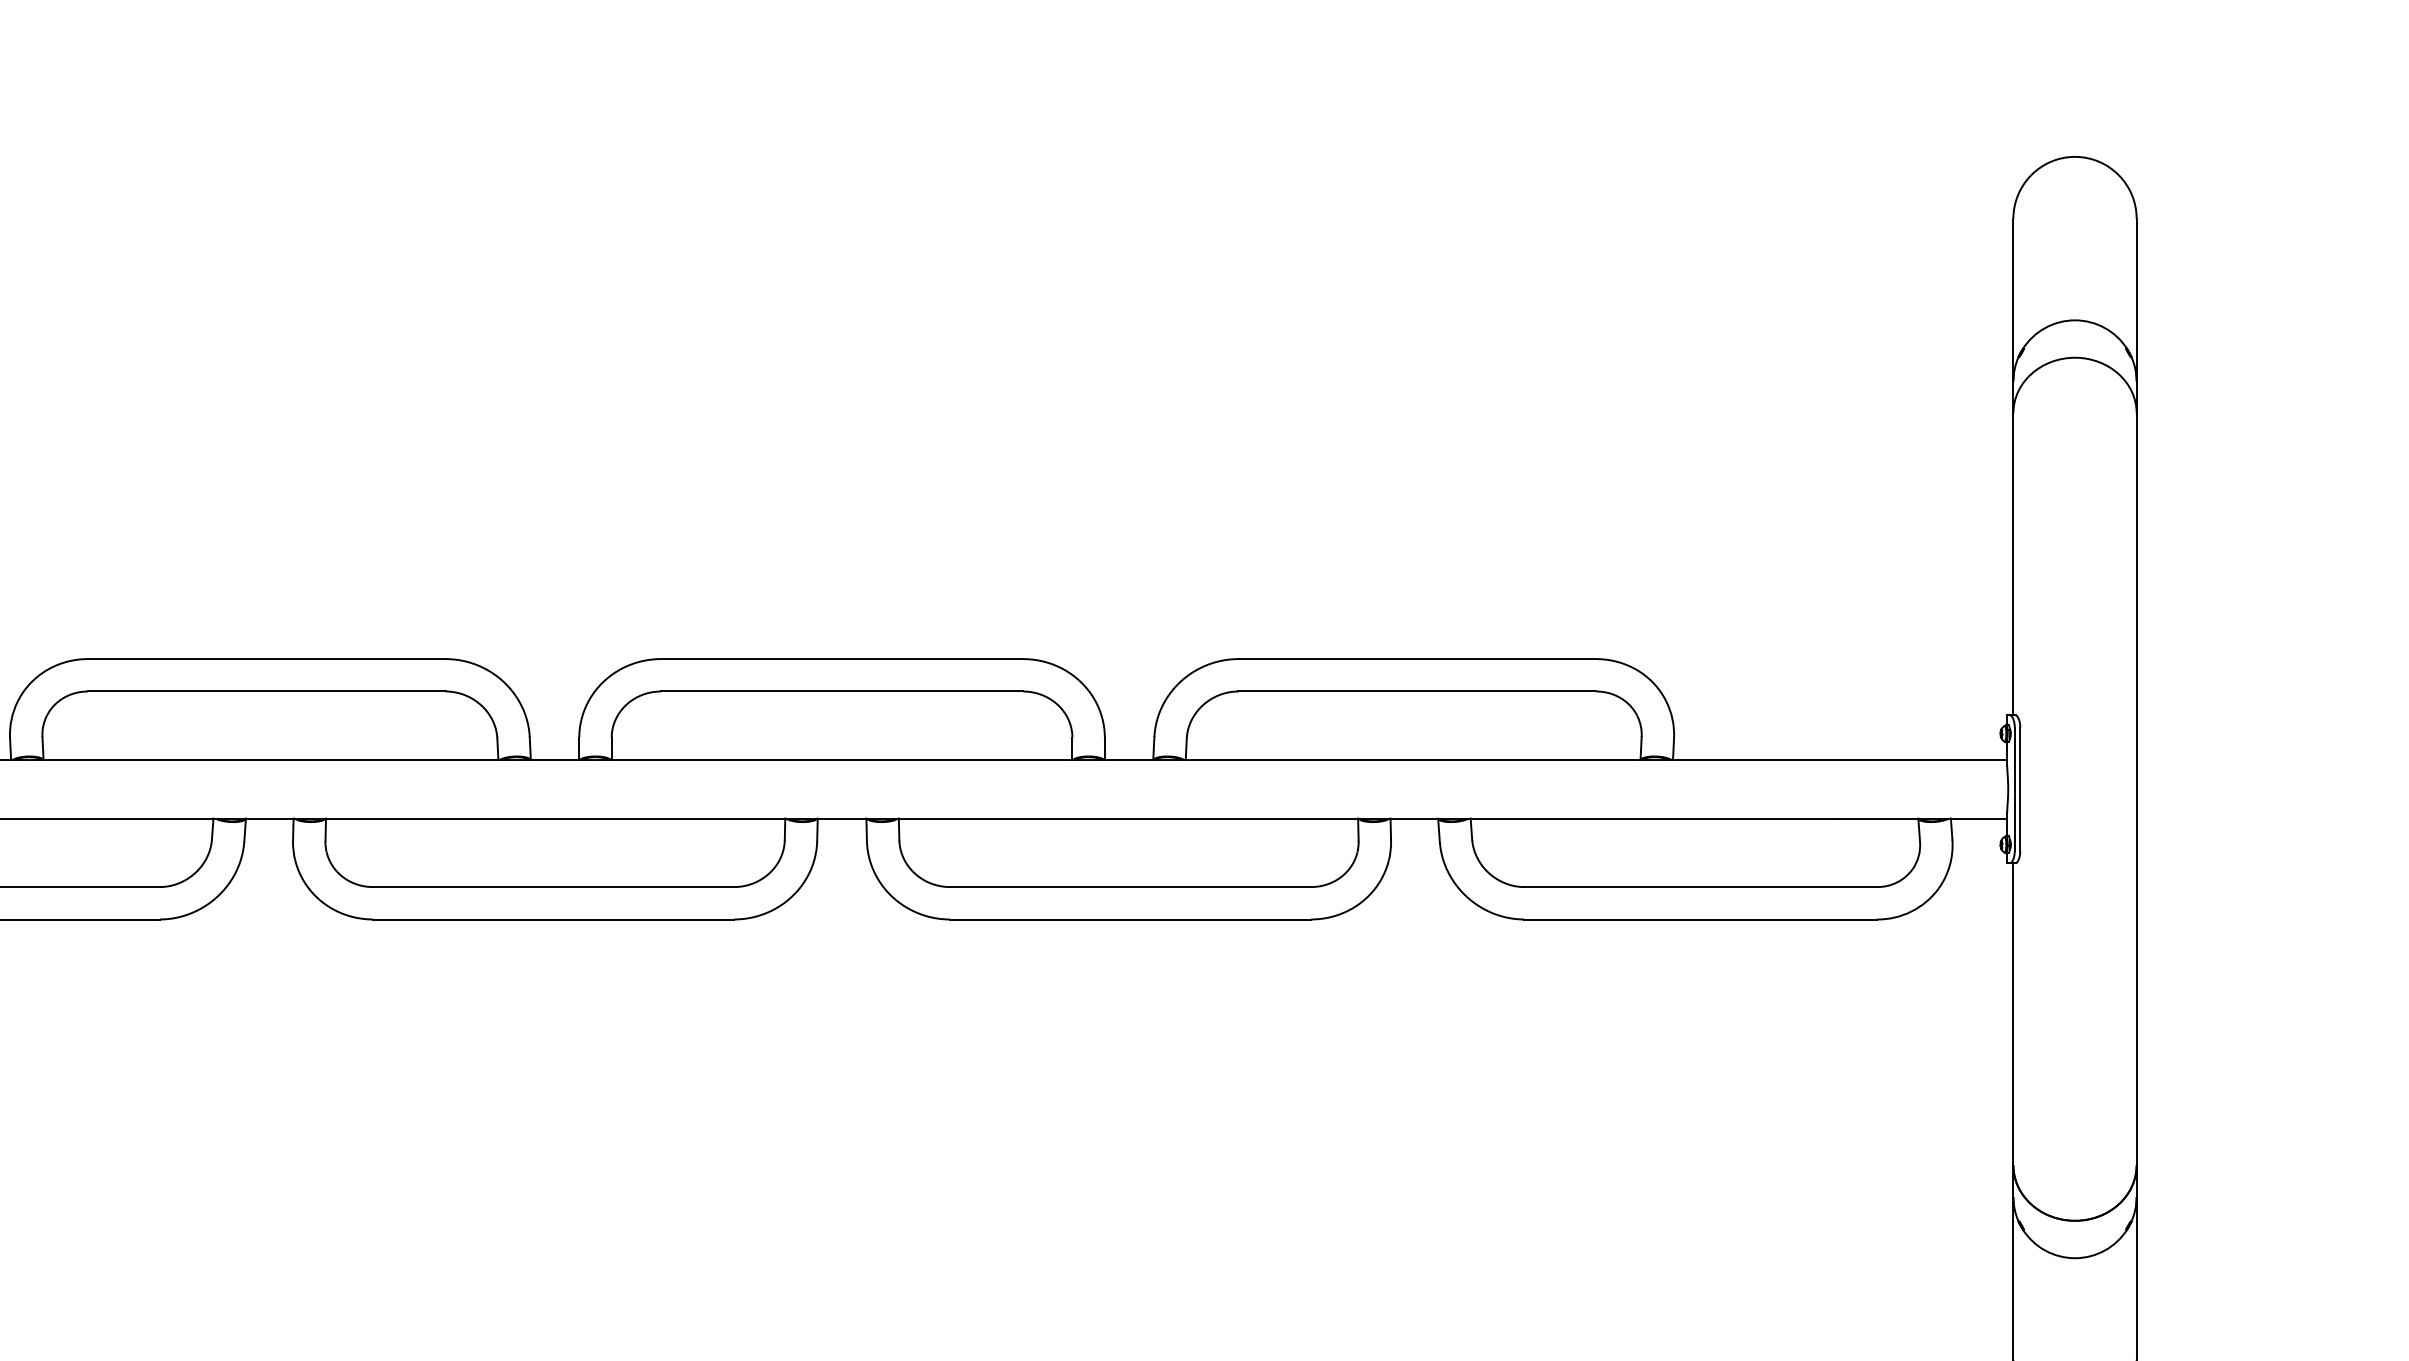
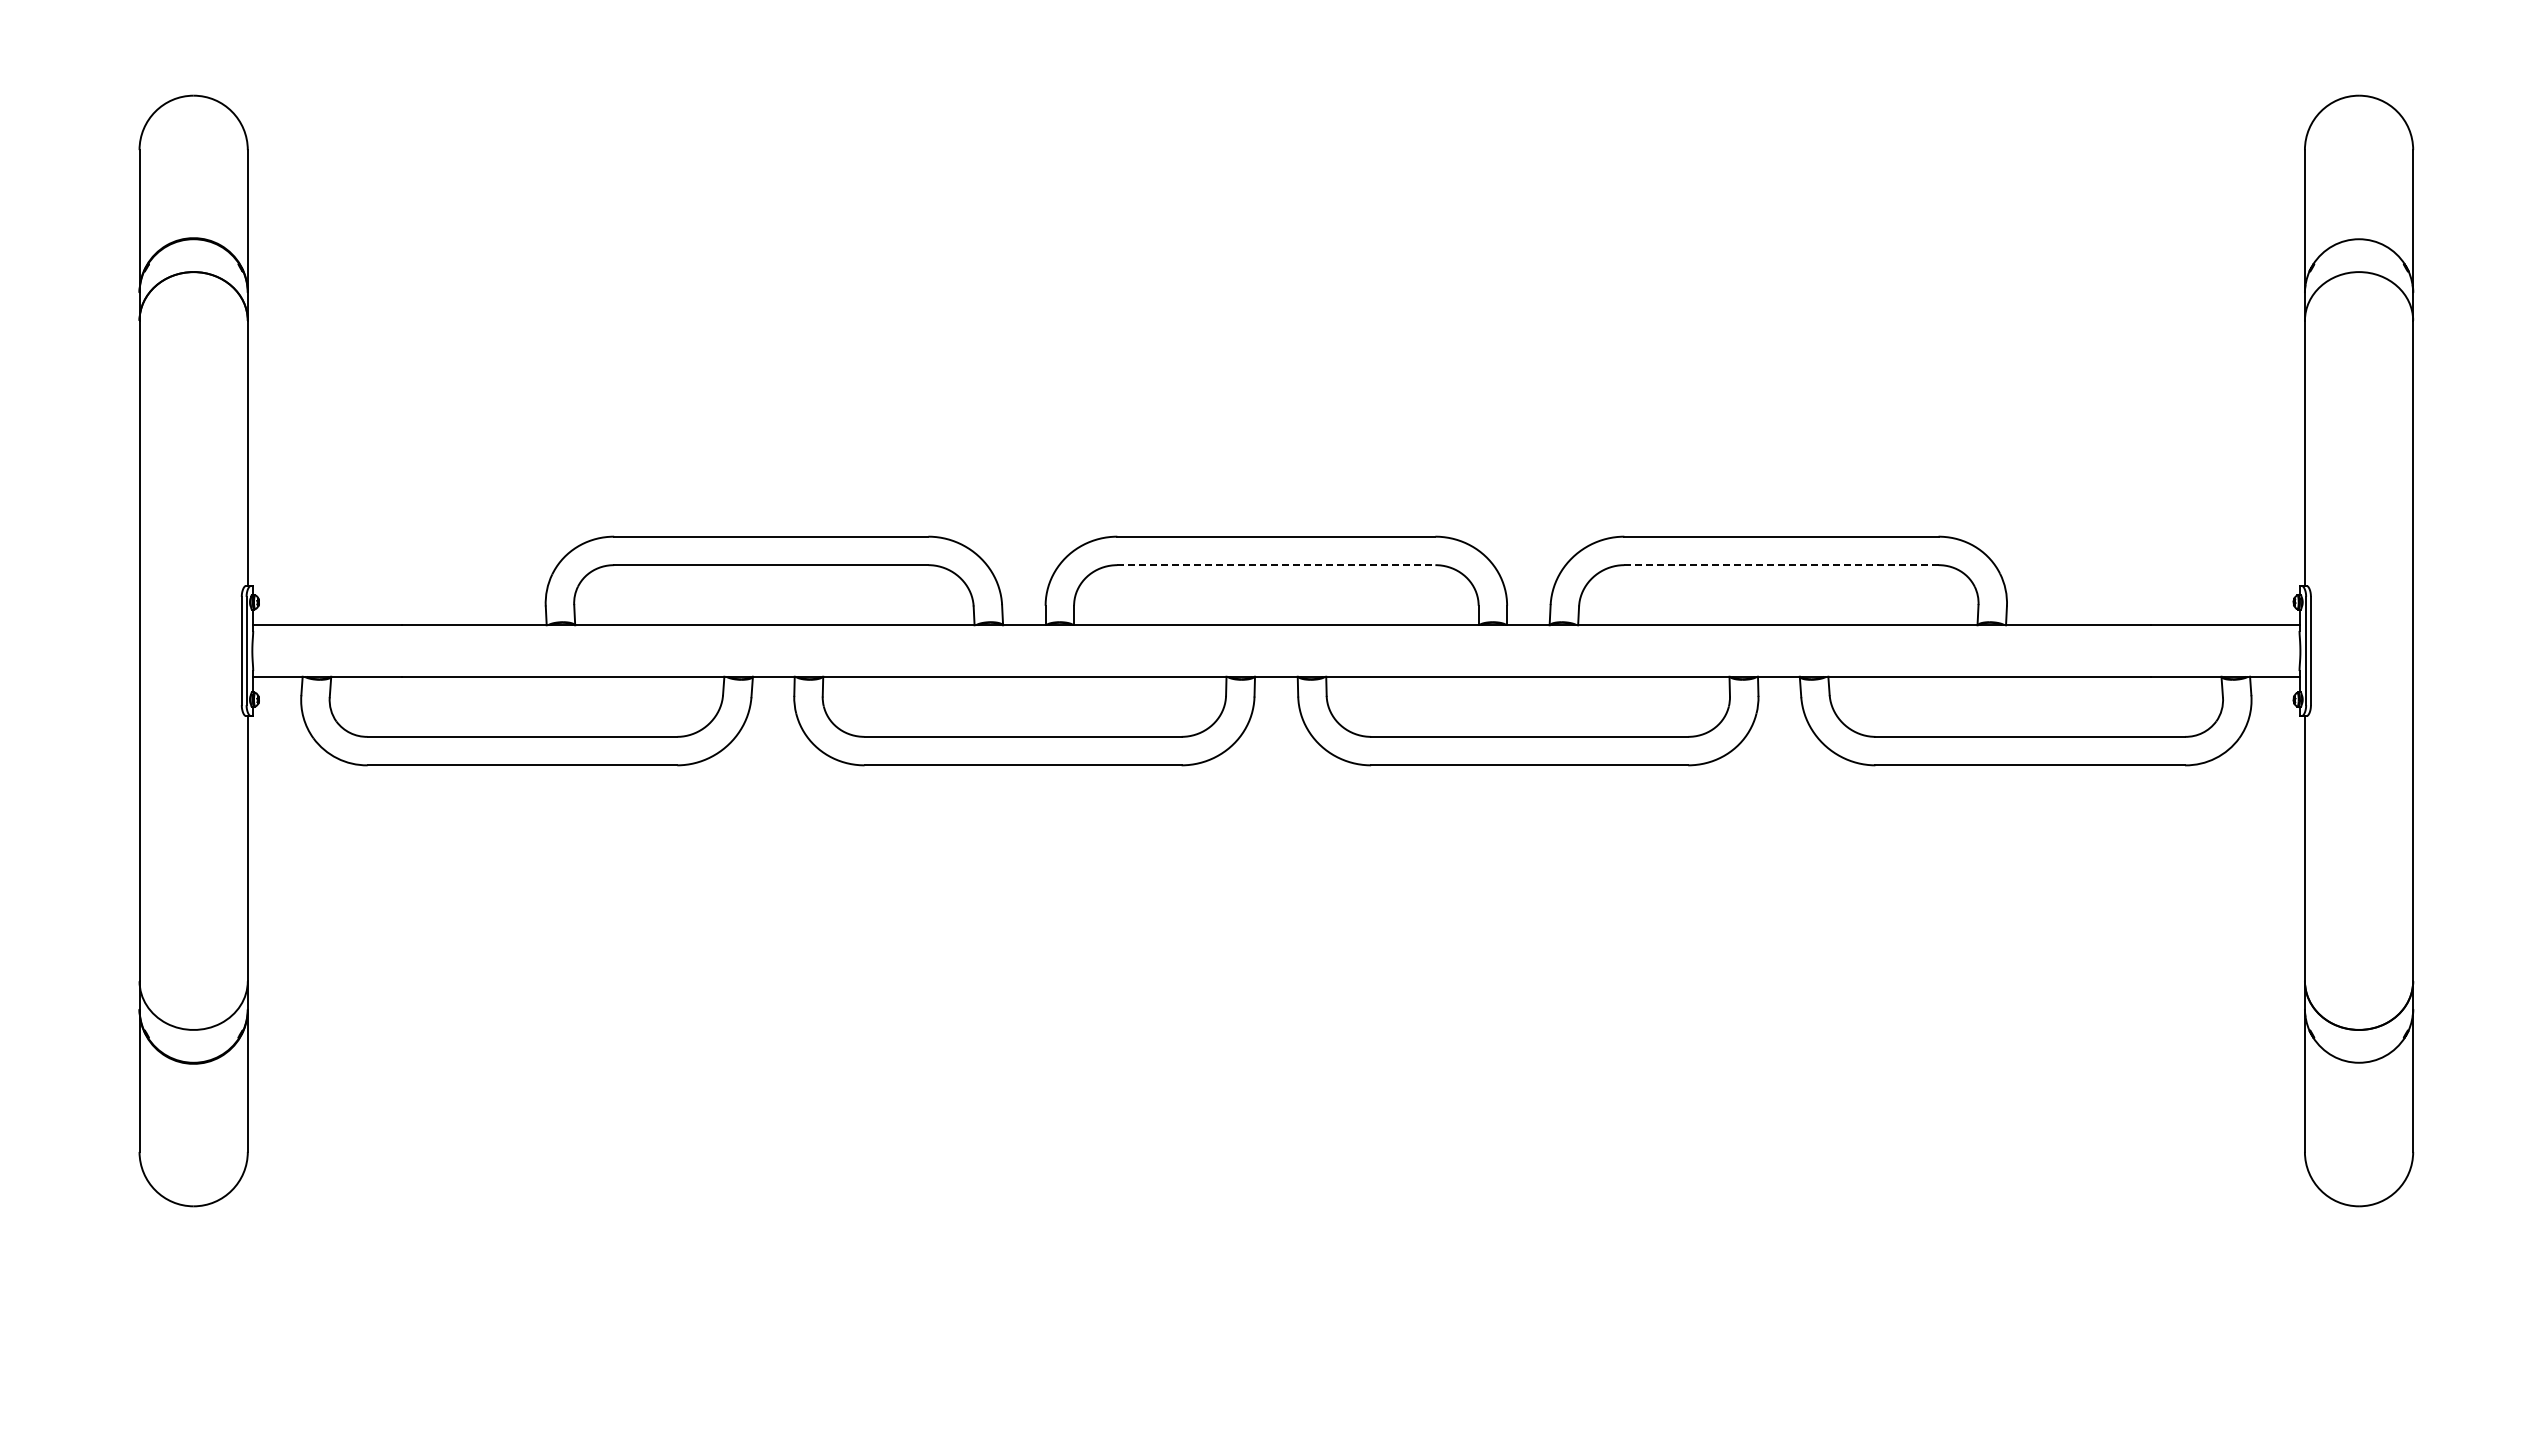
line: (842, 691) -> (1276, 565), solid -> dashed
line: (1417, 691) -> (1781, 565), solid -> dashed

